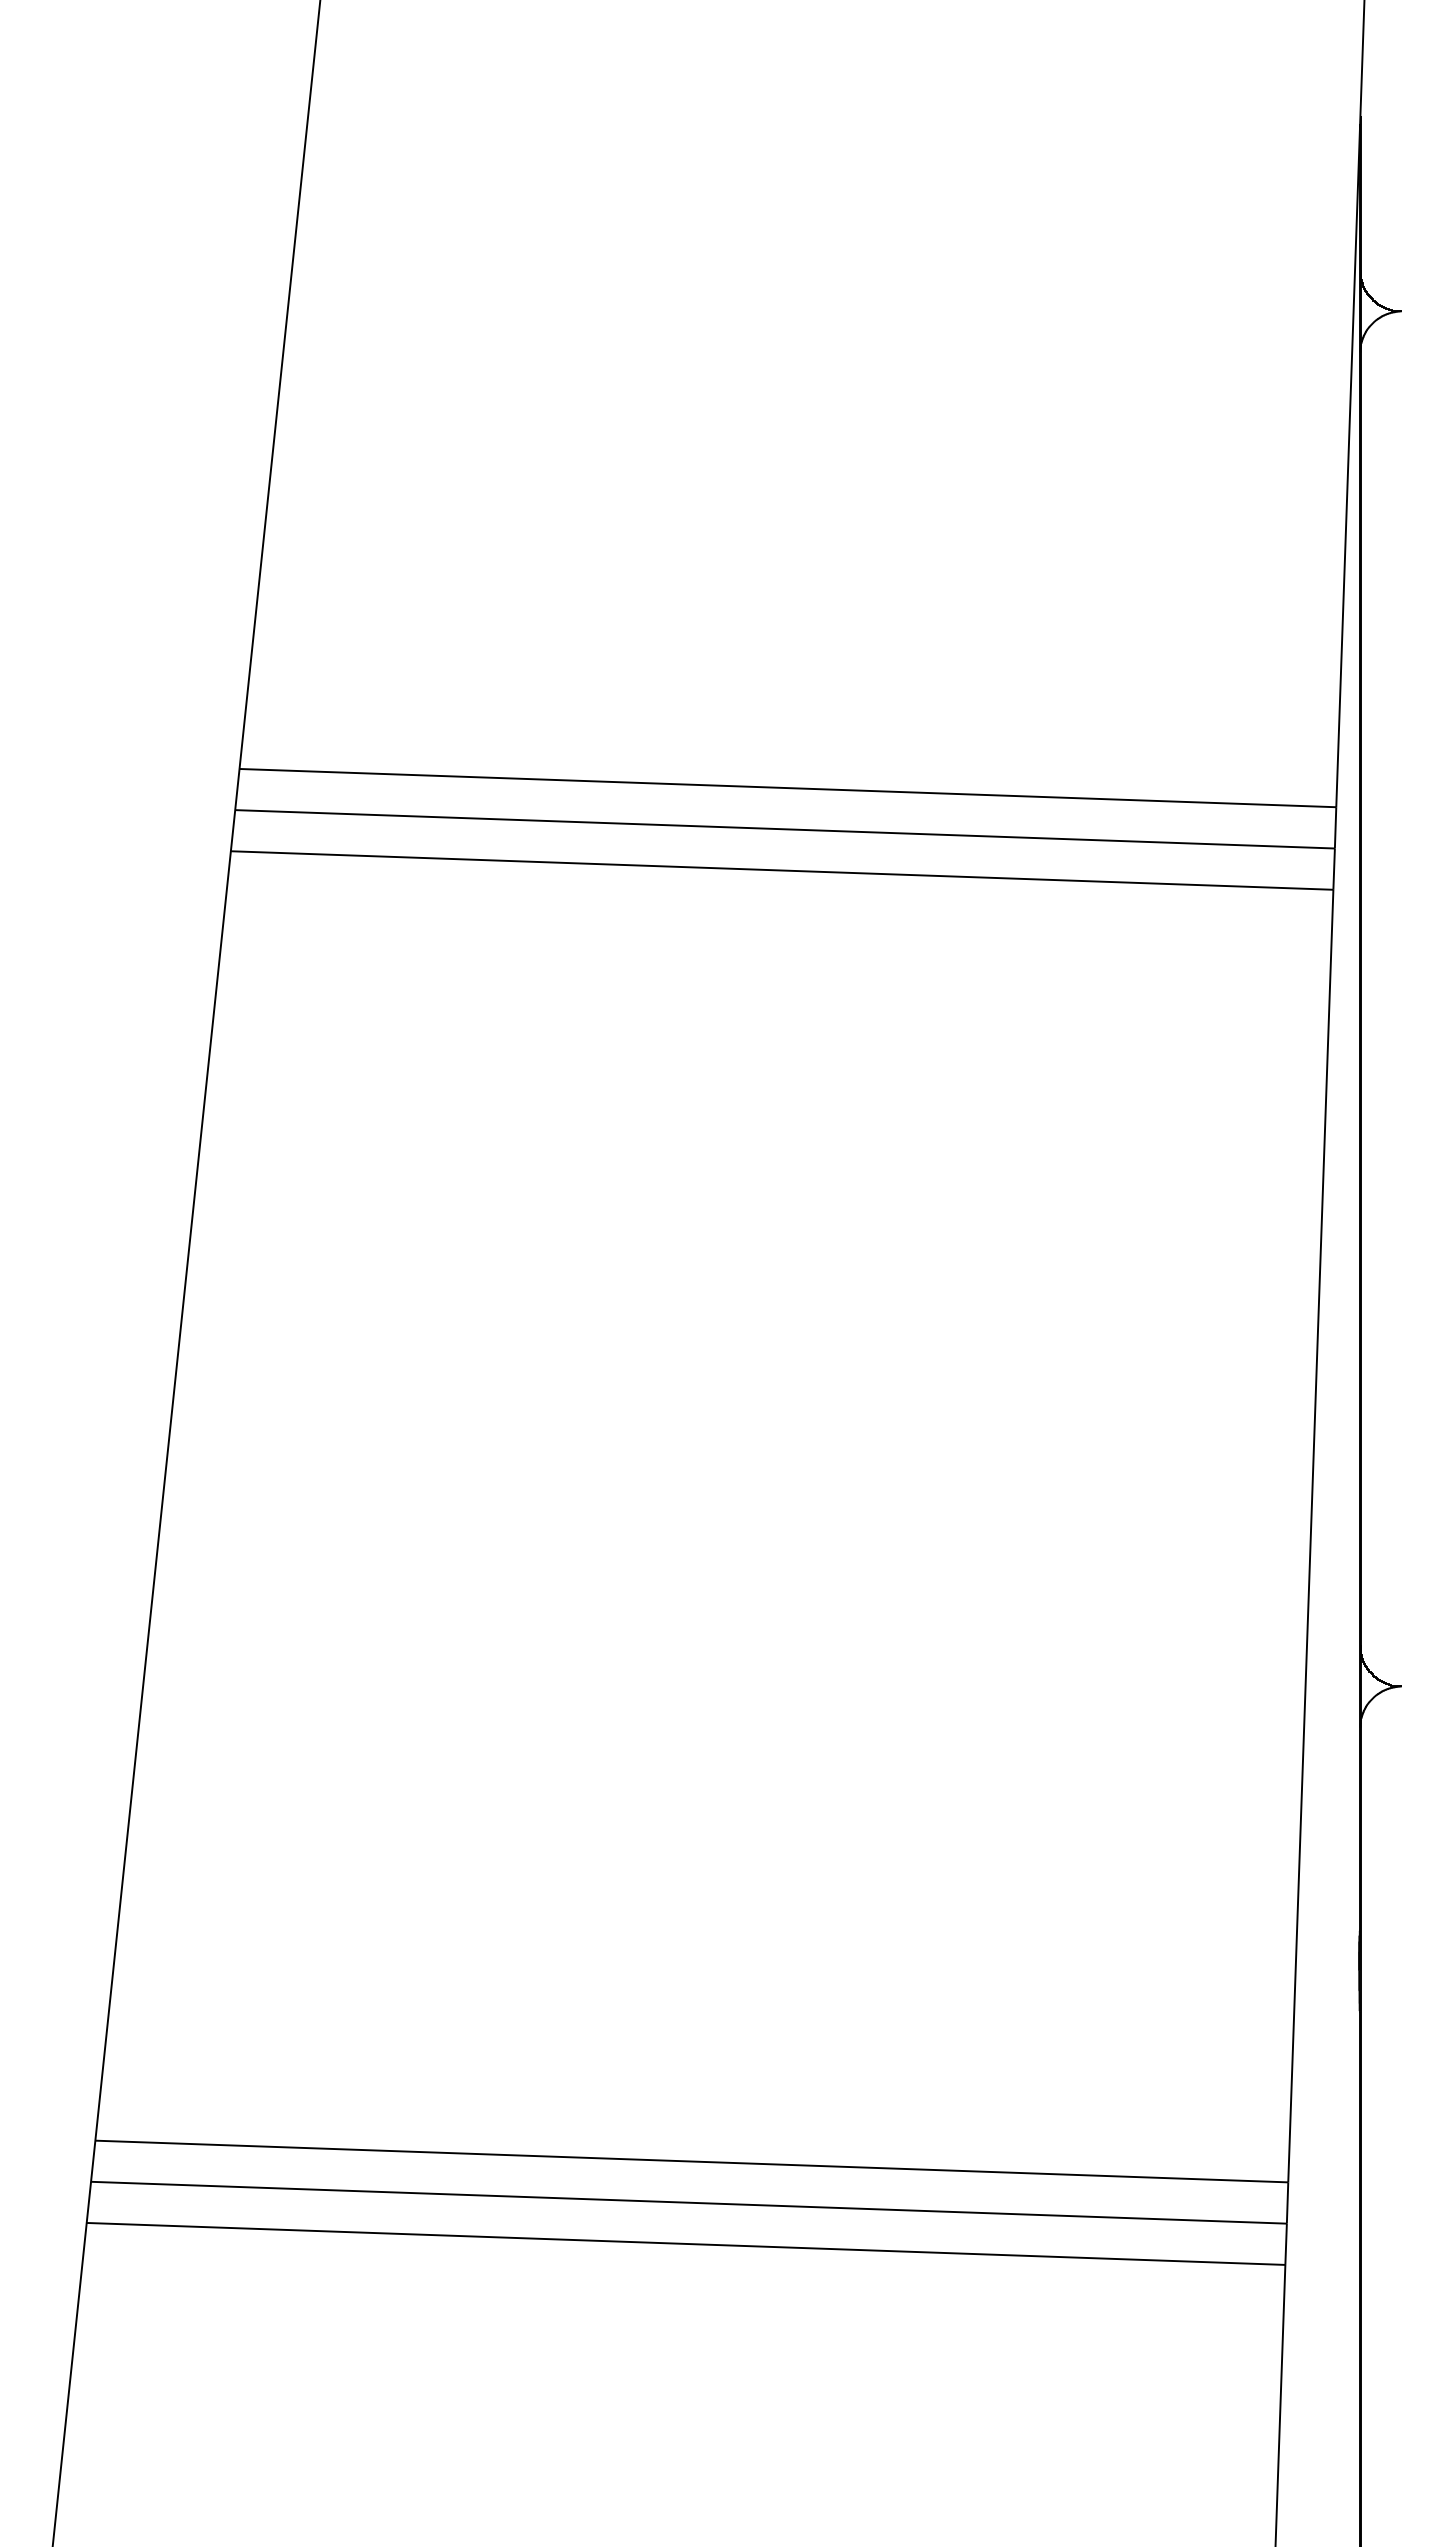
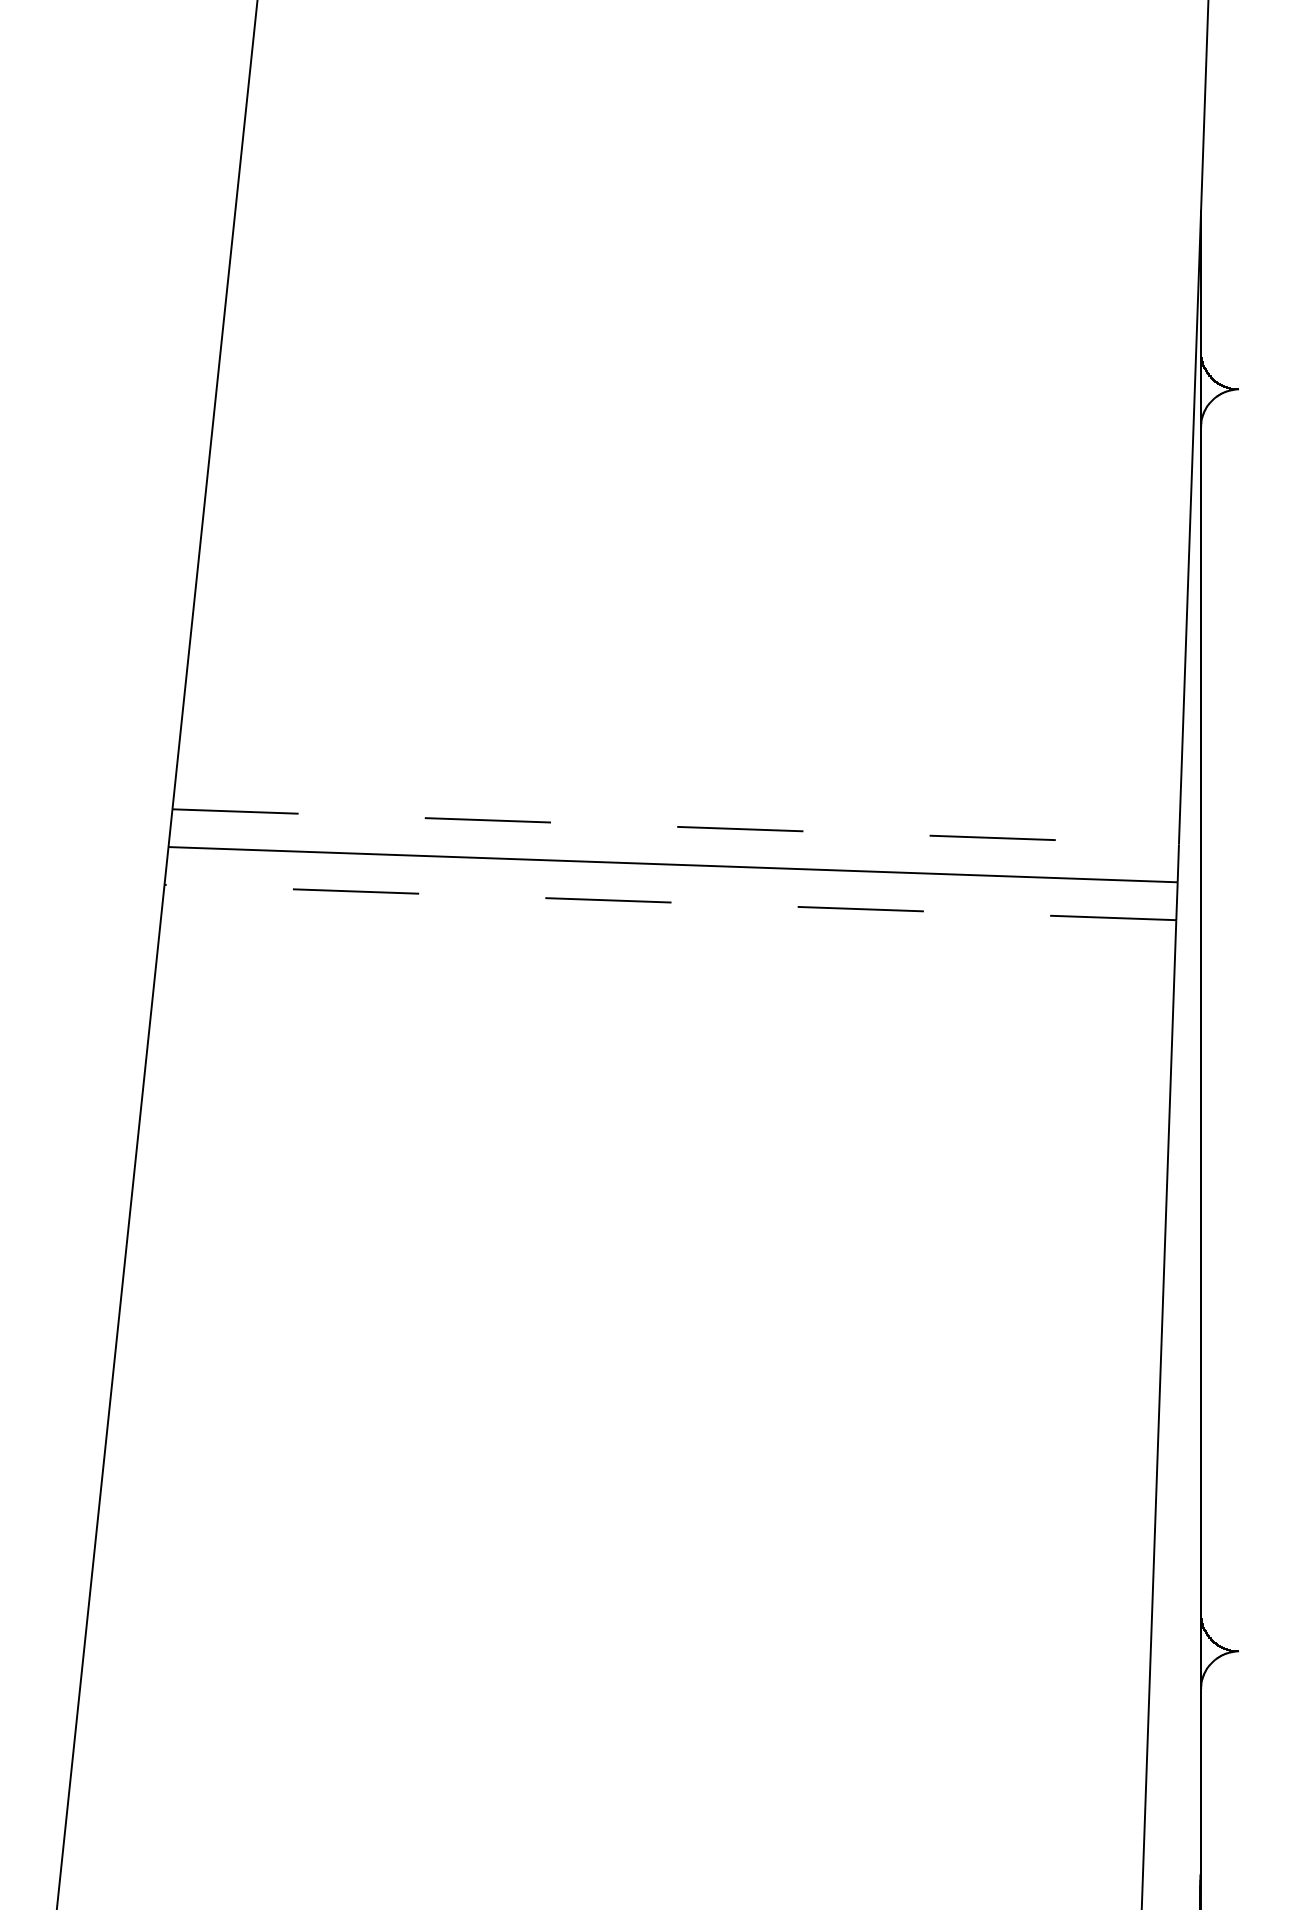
line: (787, 788) -> (675, 827), solid -> dashed
line: (782, 870) -> (670, 902), solid -> dashed

